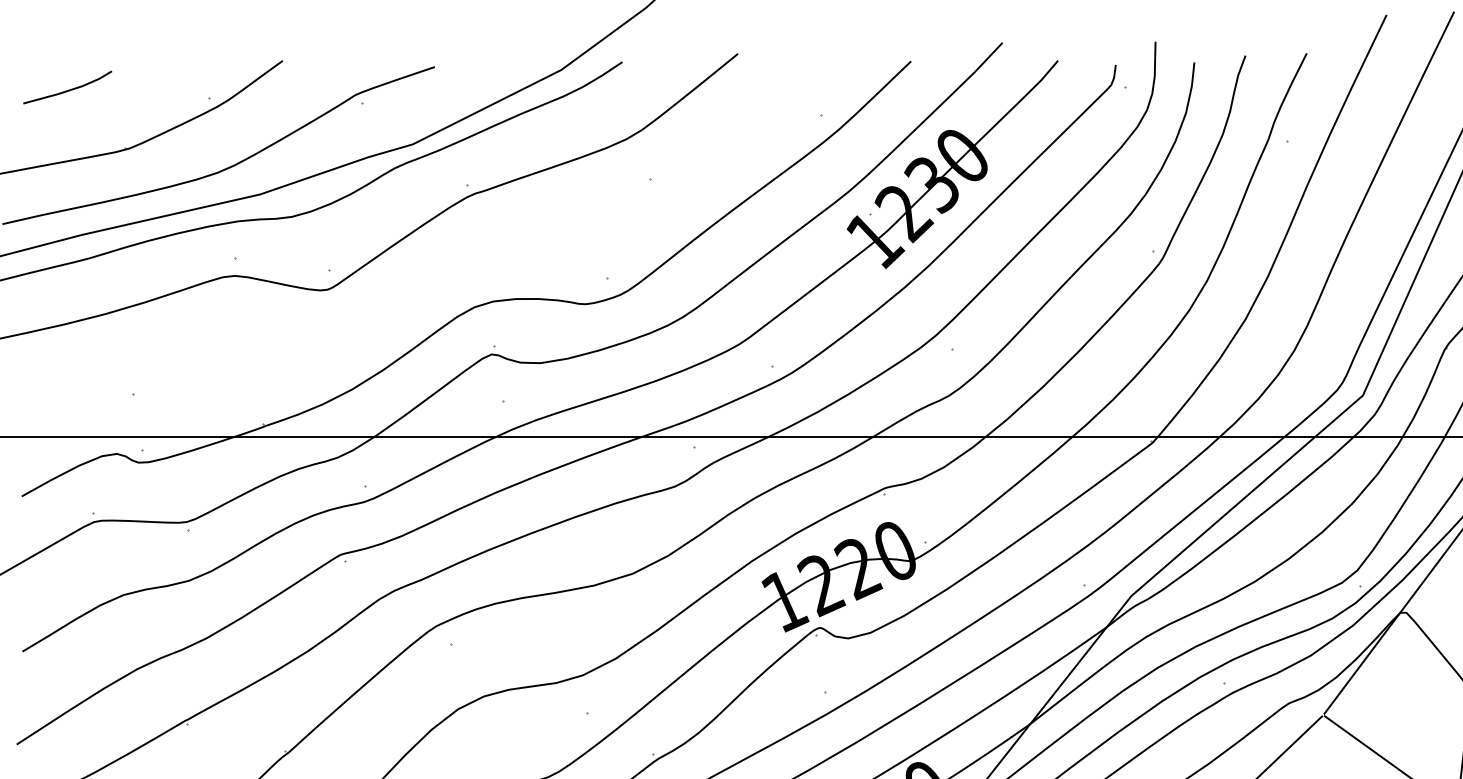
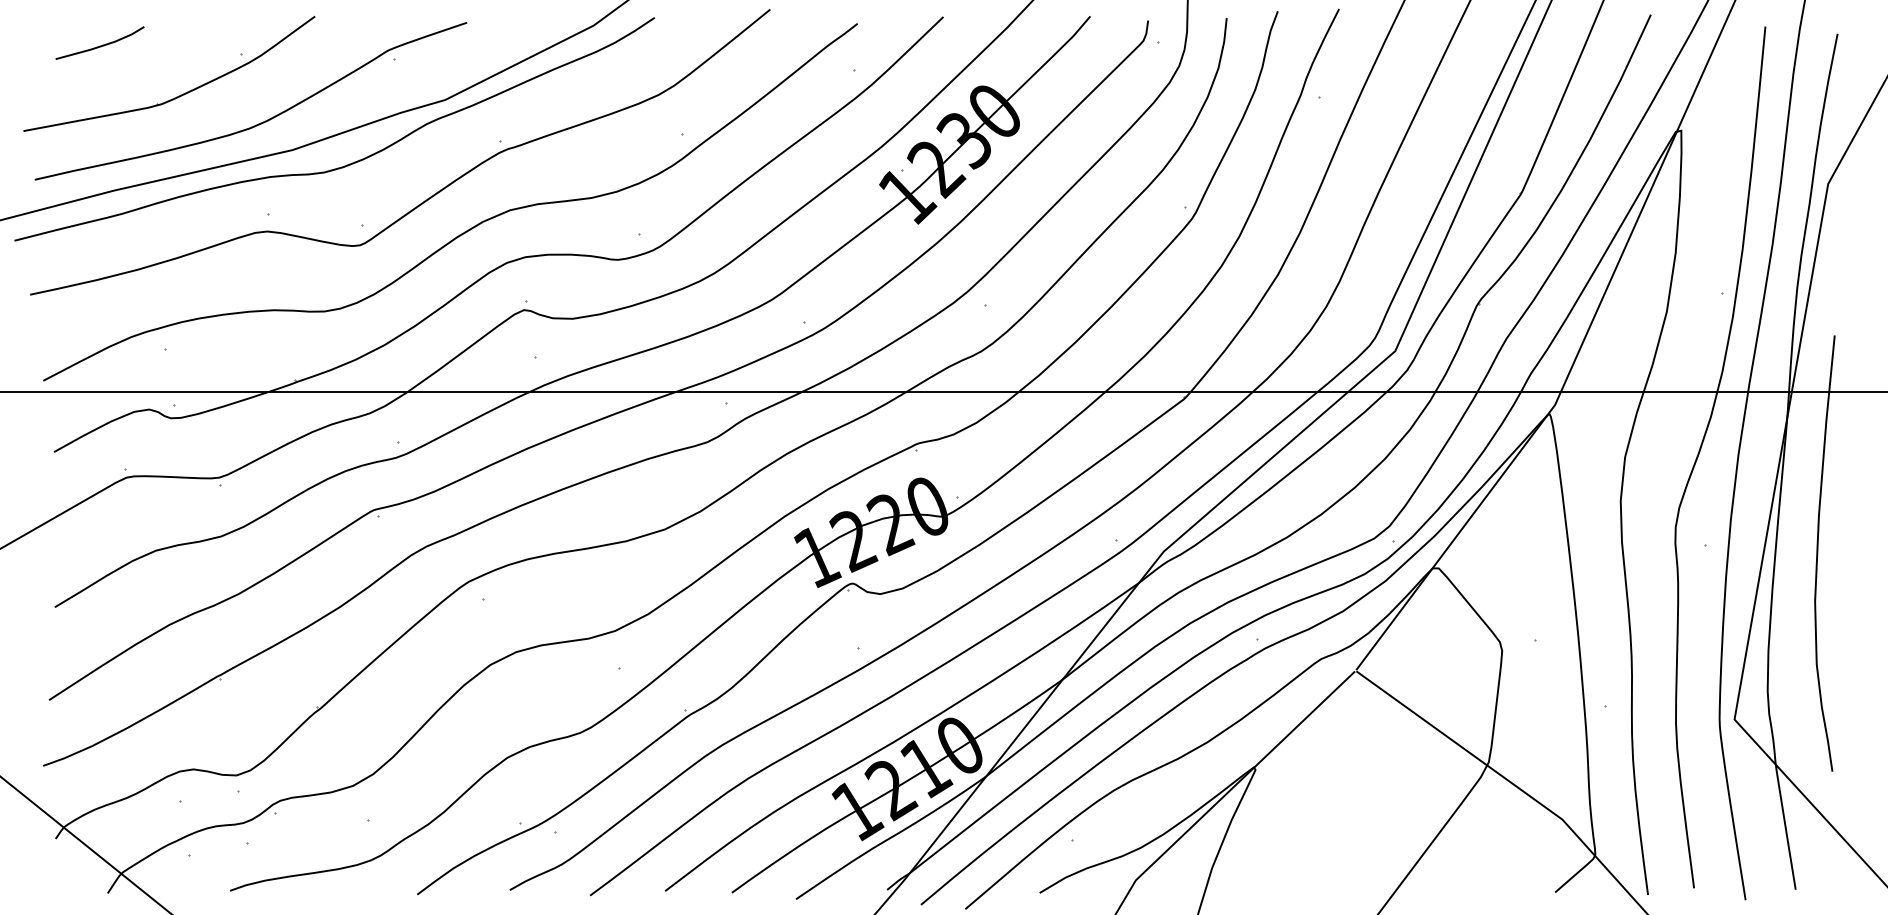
curve: (437, 272) -> (469, 228), added

